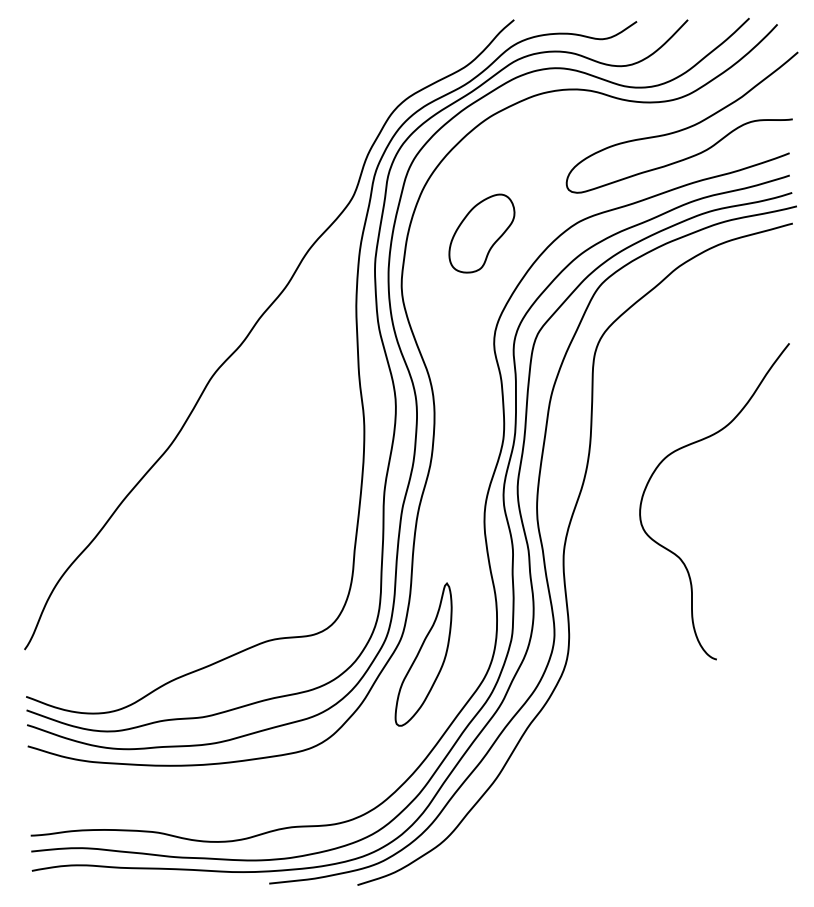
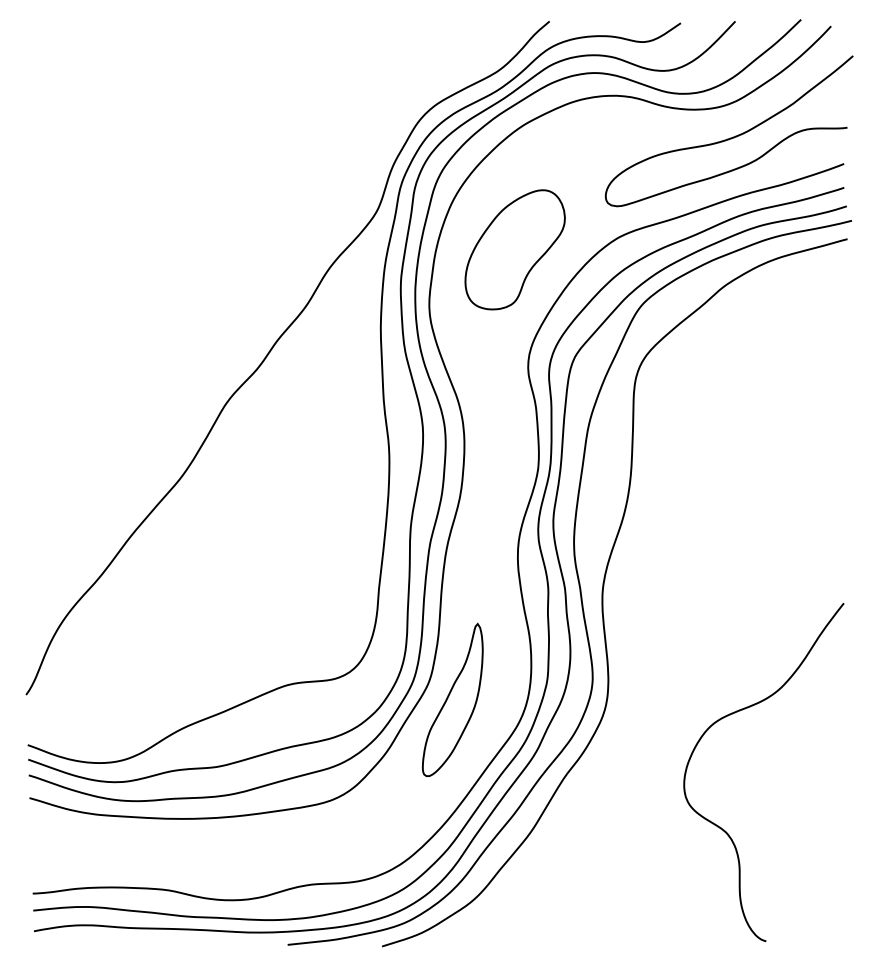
part: (481, 233) -> (514, 249), size x1.43
curve: (692, 444) -> (740, 711), moved

